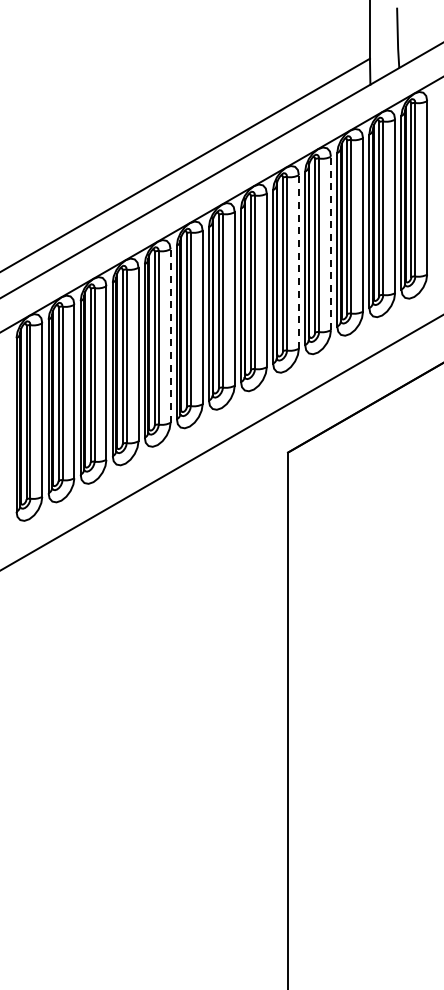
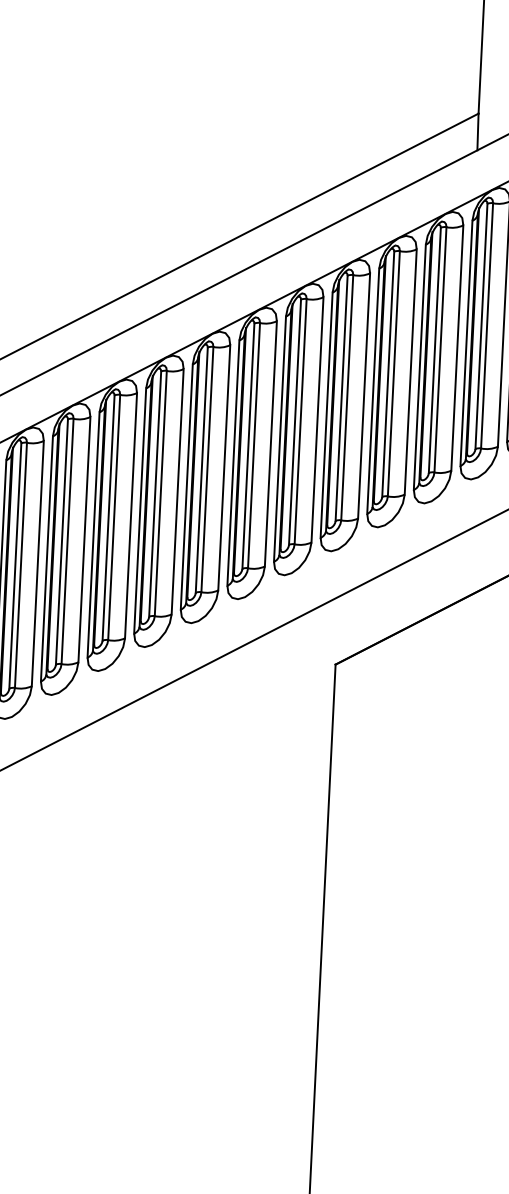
line: (330, 243) -> (410, 372), dashed -> solid
line: (298, 261) -> (363, 395), dashed -> solid
line: (170, 336) -> (177, 492), dashed -> solid

